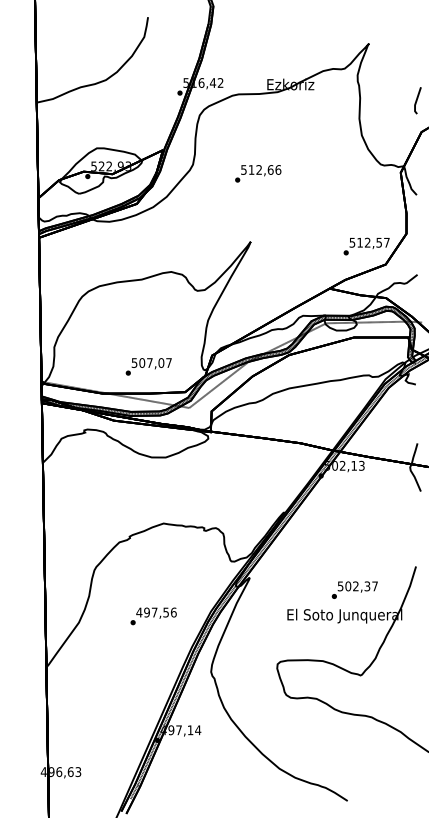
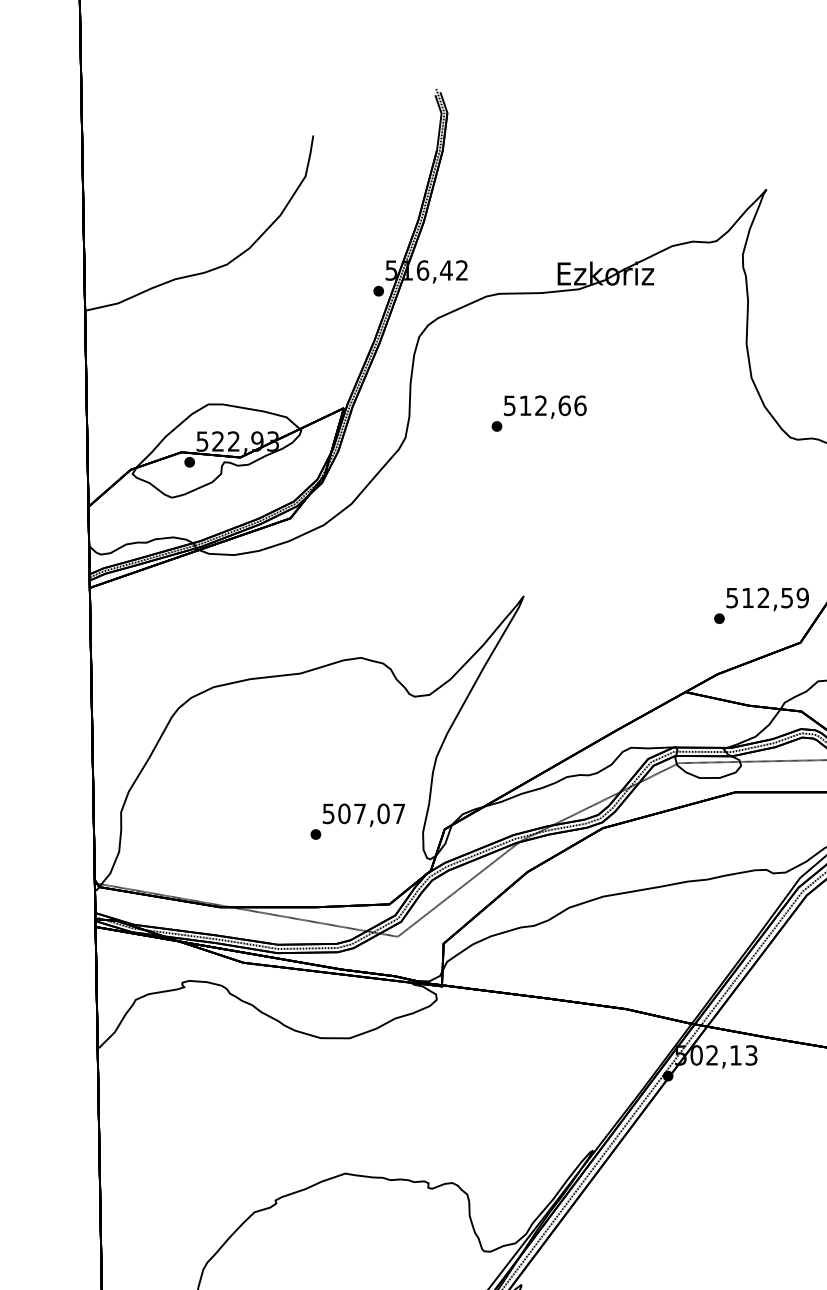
text: (258, 173) -> (539, 412), moved
text: (386, 242) -> (802, 597), 512,57 -> 512,59
text: (148, 366) -> (357, 820), moved

